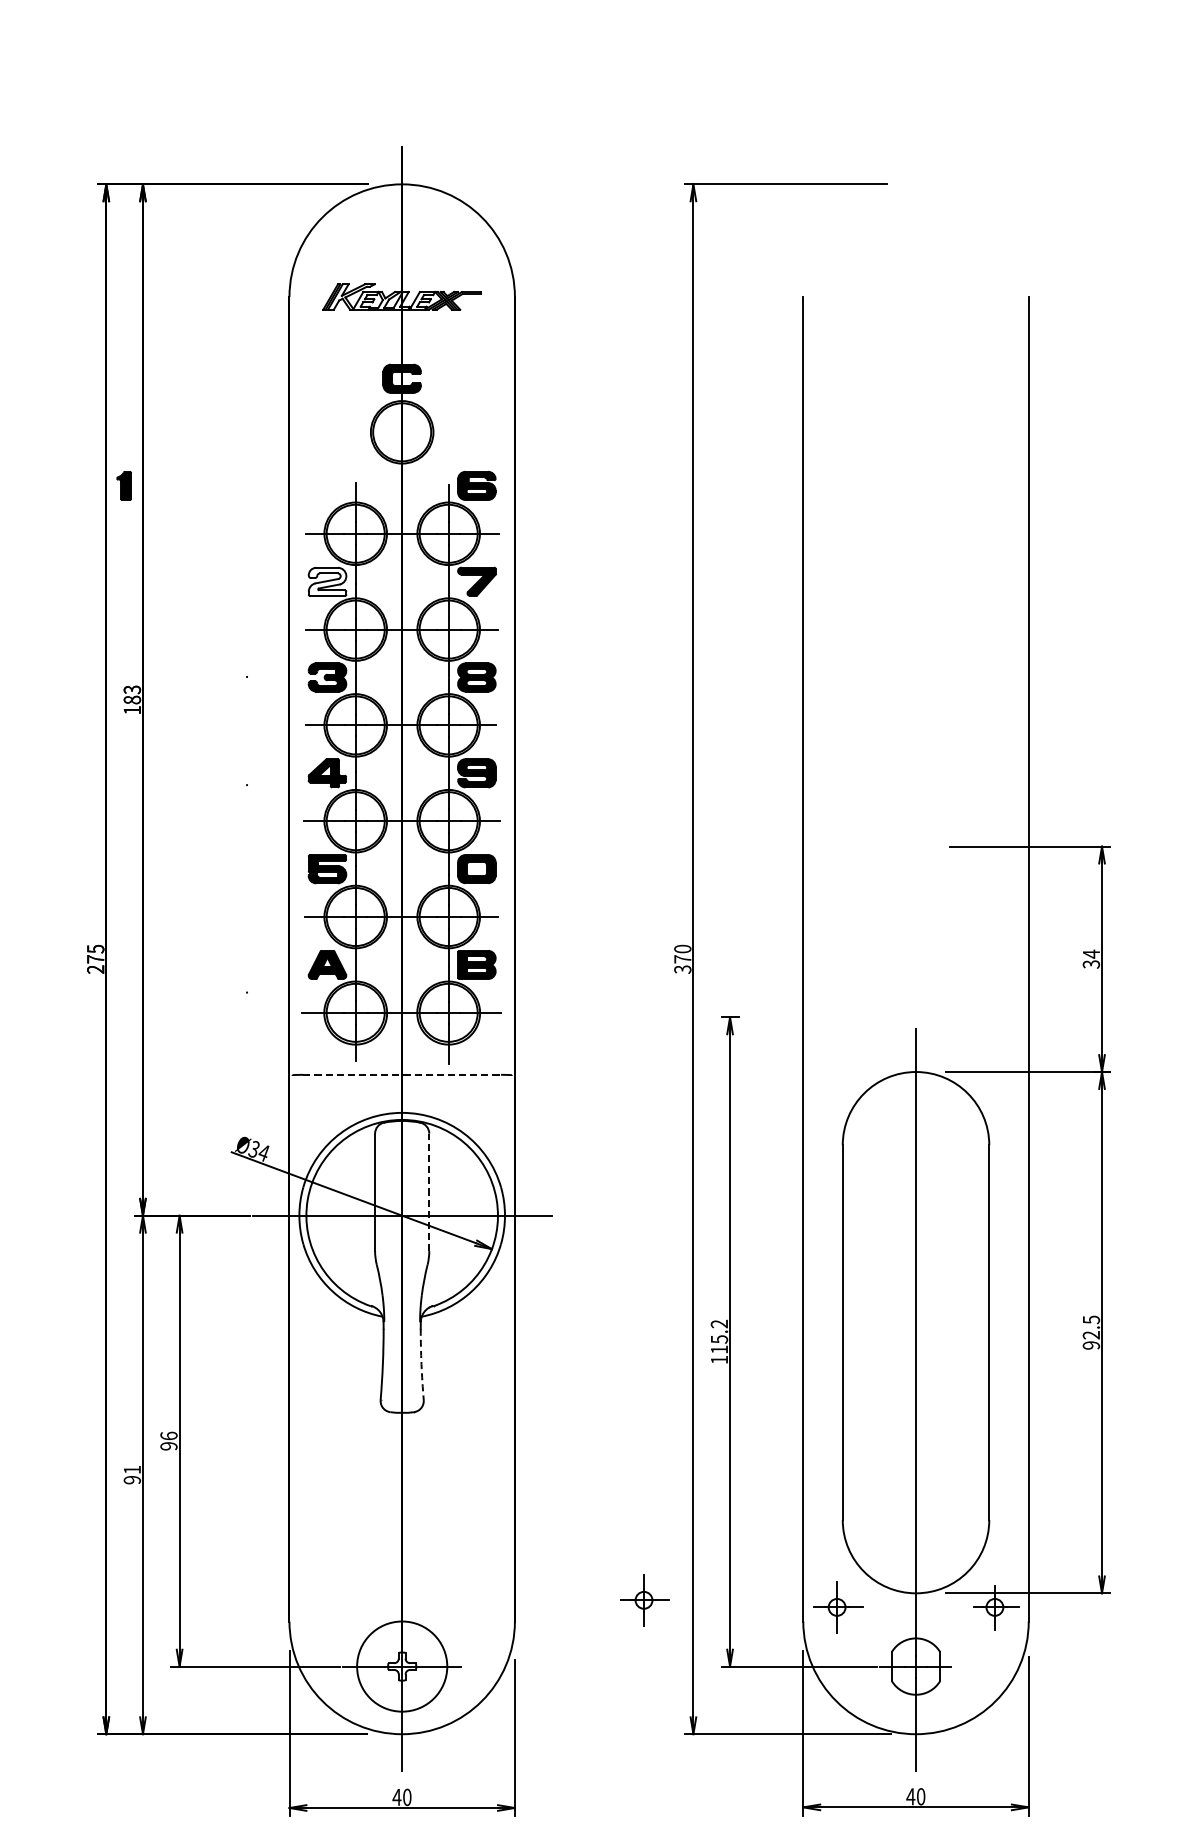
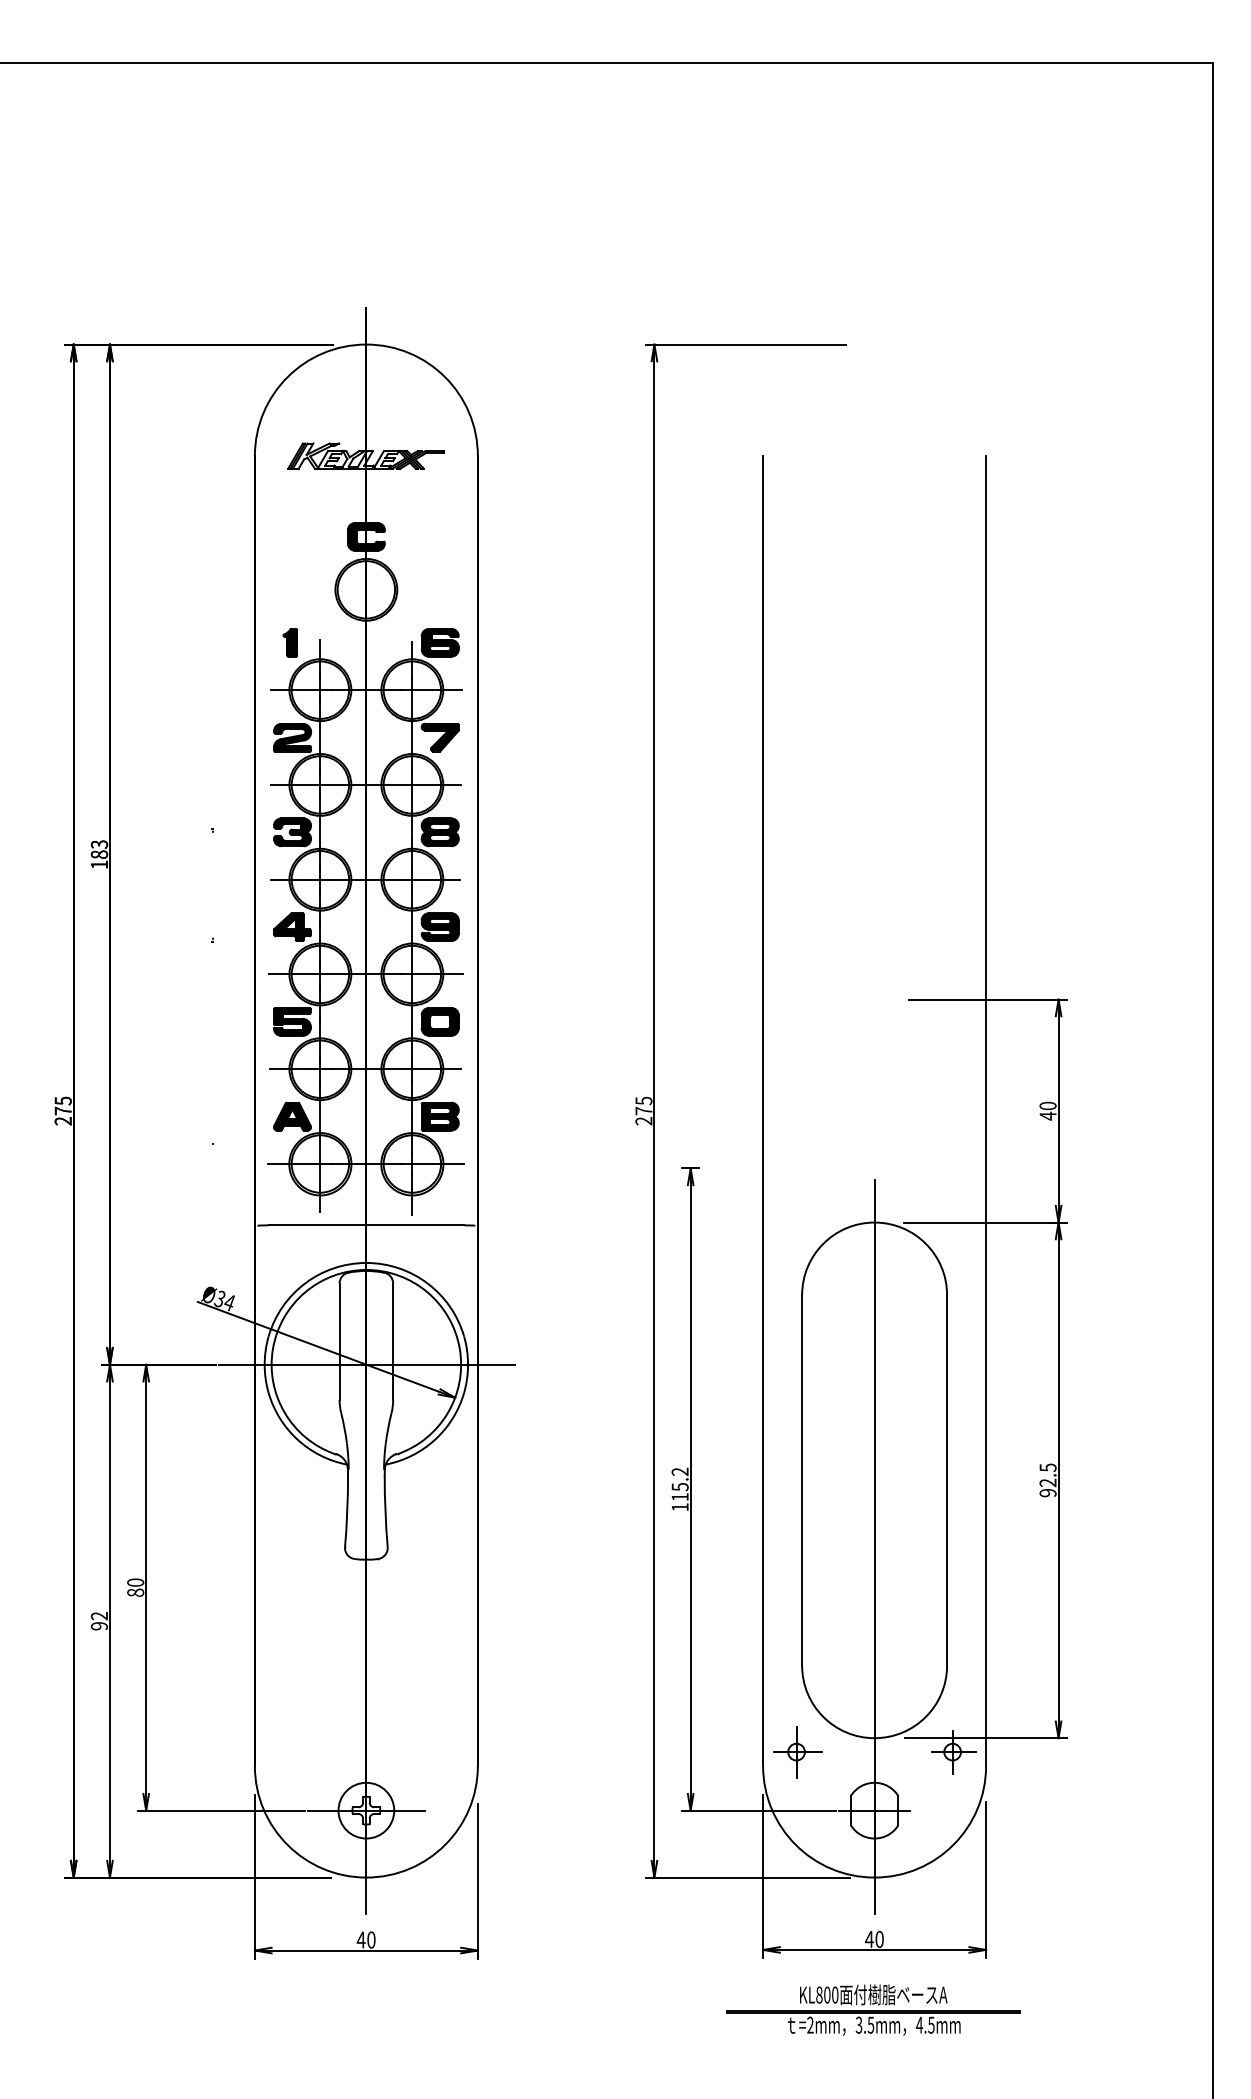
part: (124, 485) -> (290, 642), moved
fill: (327, 581) -> (292, 737), added
text: (682, 958) -> (643, 1110), 370 -> 275
text: (1090, 958) -> (1047, 1110), 34 -> 40
line: (402, 1074) -> (366, 1225), dashed -> solid
line: (429, 1192) -> (393, 1341), dashed -> solid
arc: (421, 1364) -> (385, 1511), dashed -> solid
text: (168, 1440) -> (135, 1587), 96 -> 80
text: (131, 1470) -> (98, 1616), 91 -> 92
part: (644, 1600) -> (606, 1745), removed
circle: (402, 1666) -> (366, 1810), size x0.62

